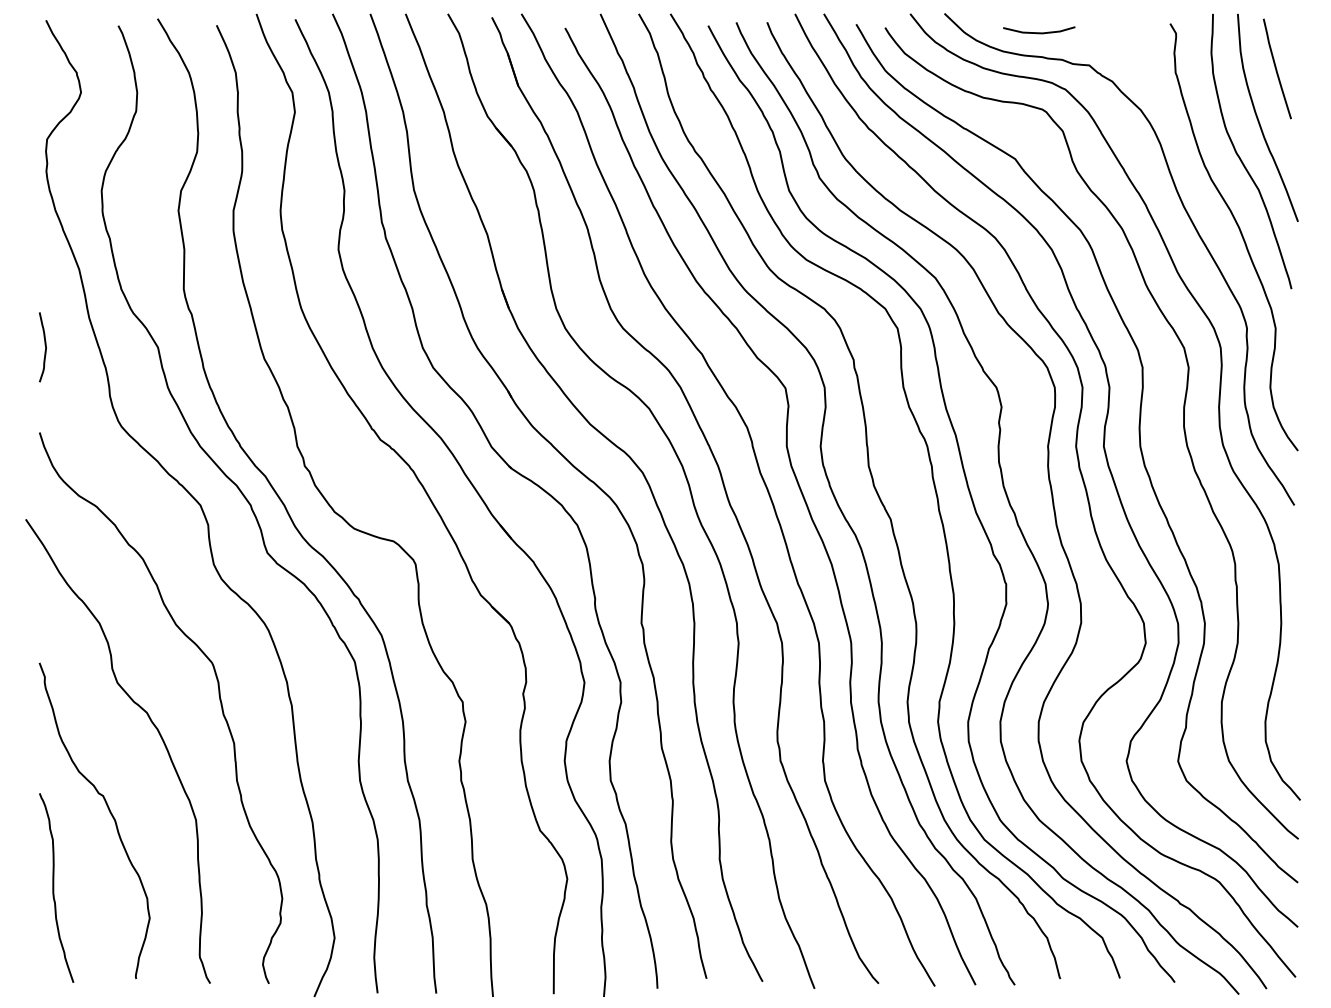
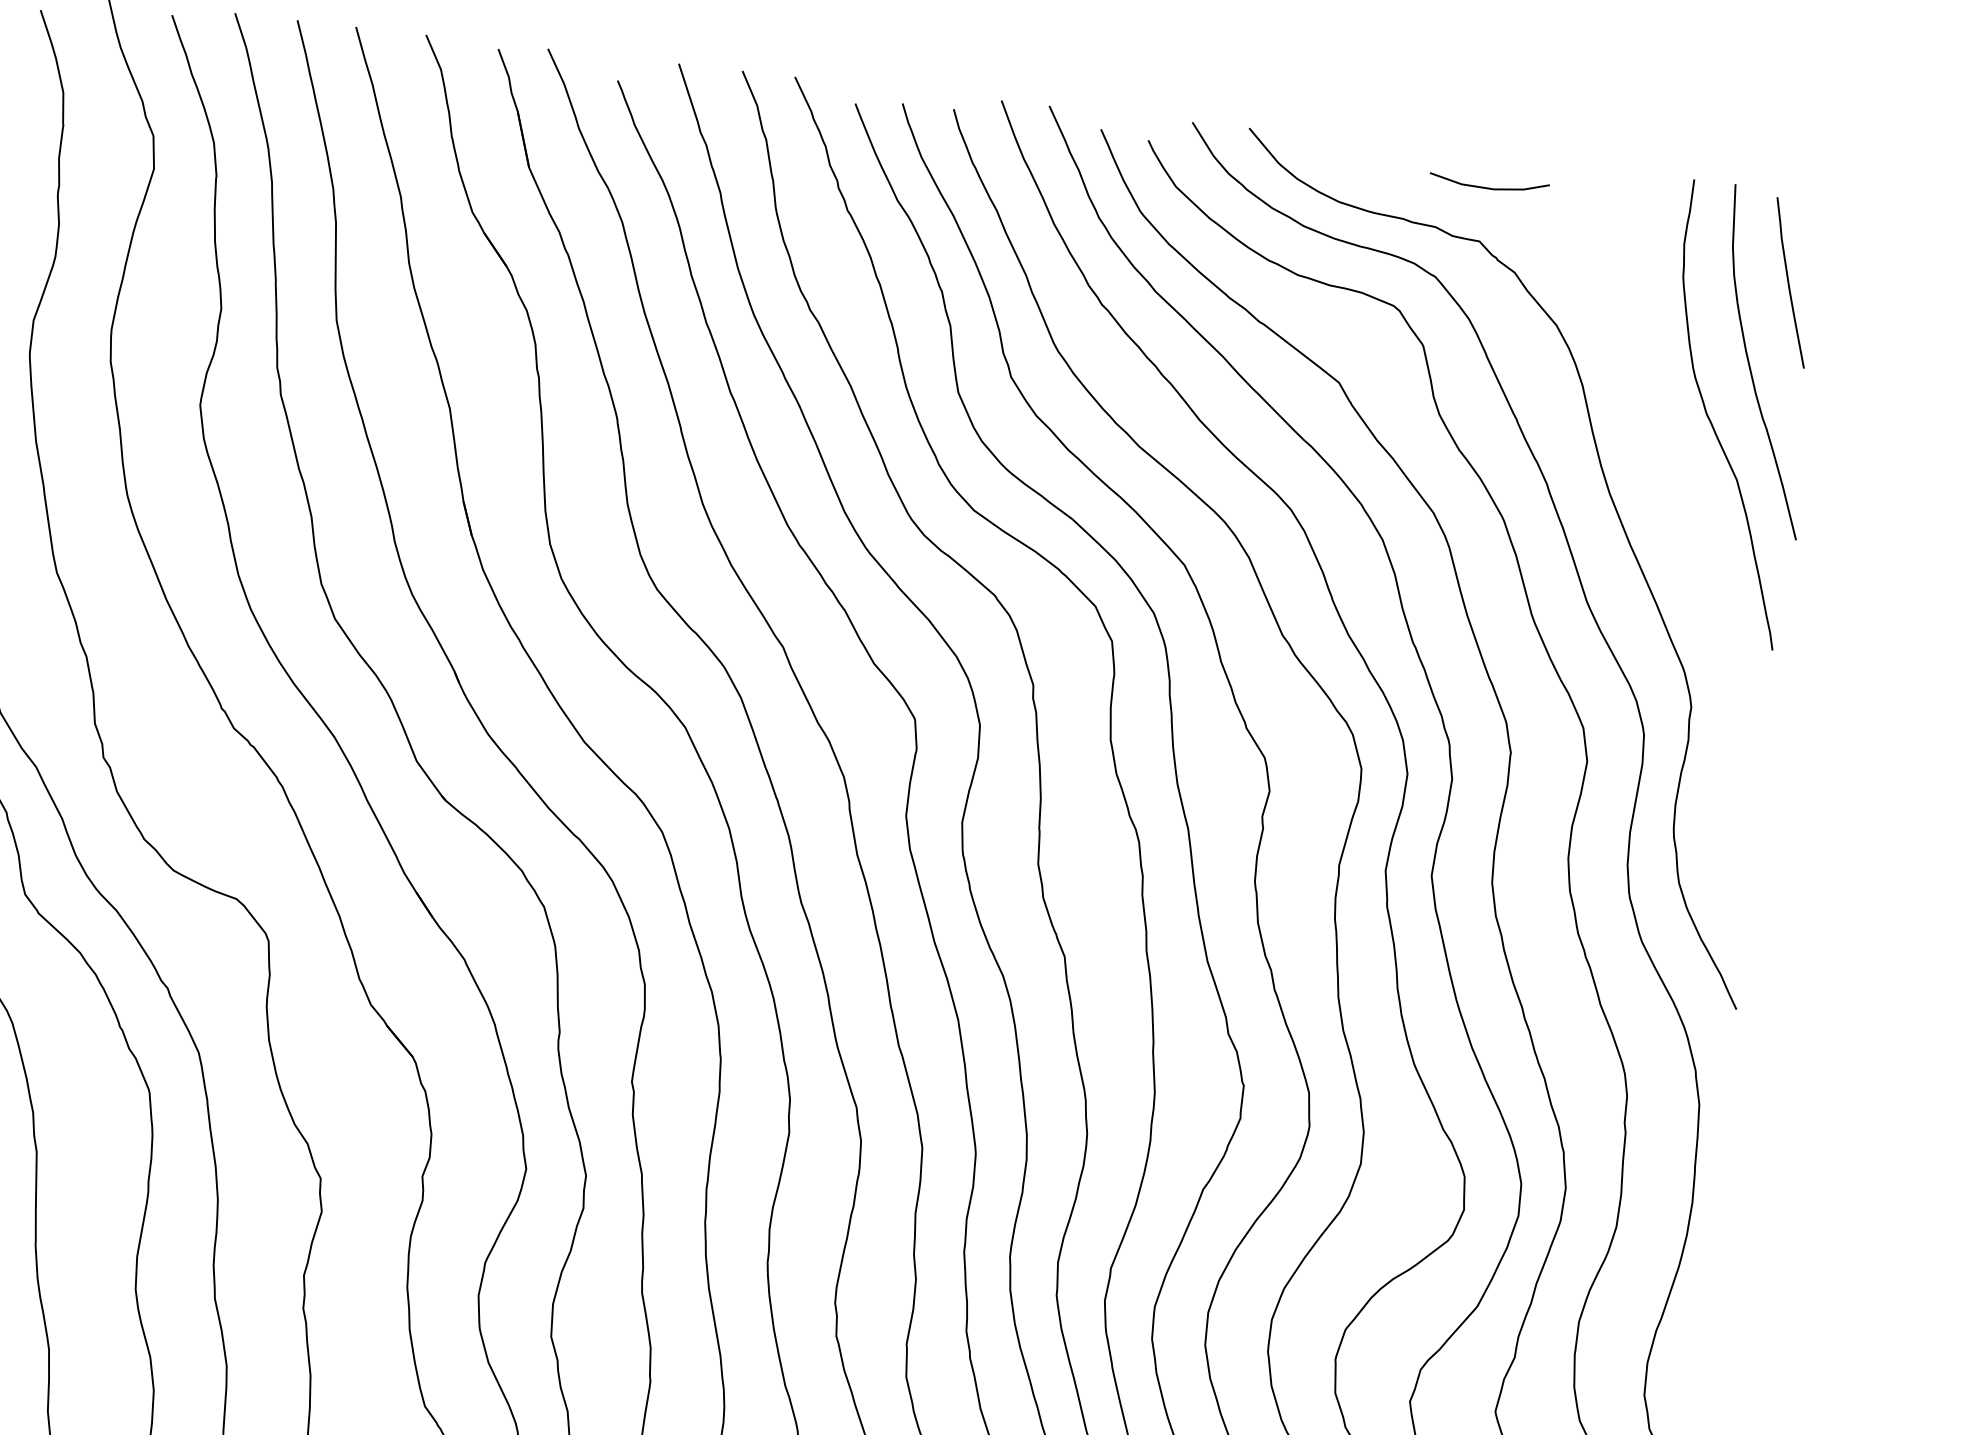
line: (1039, 32) -> (1489, 187), moved
curve: (1240, 234) -> (1698, 550), removed

